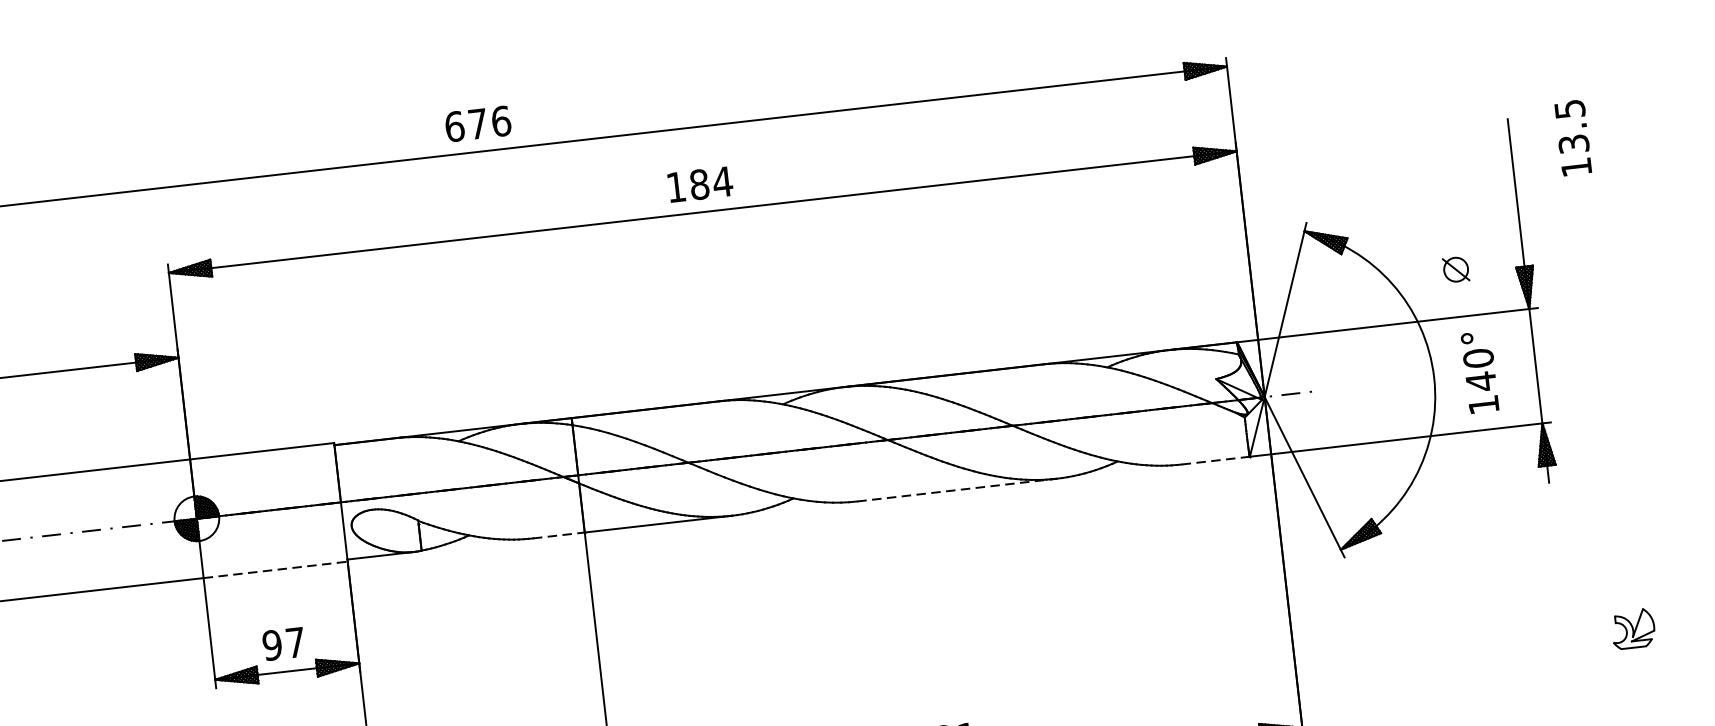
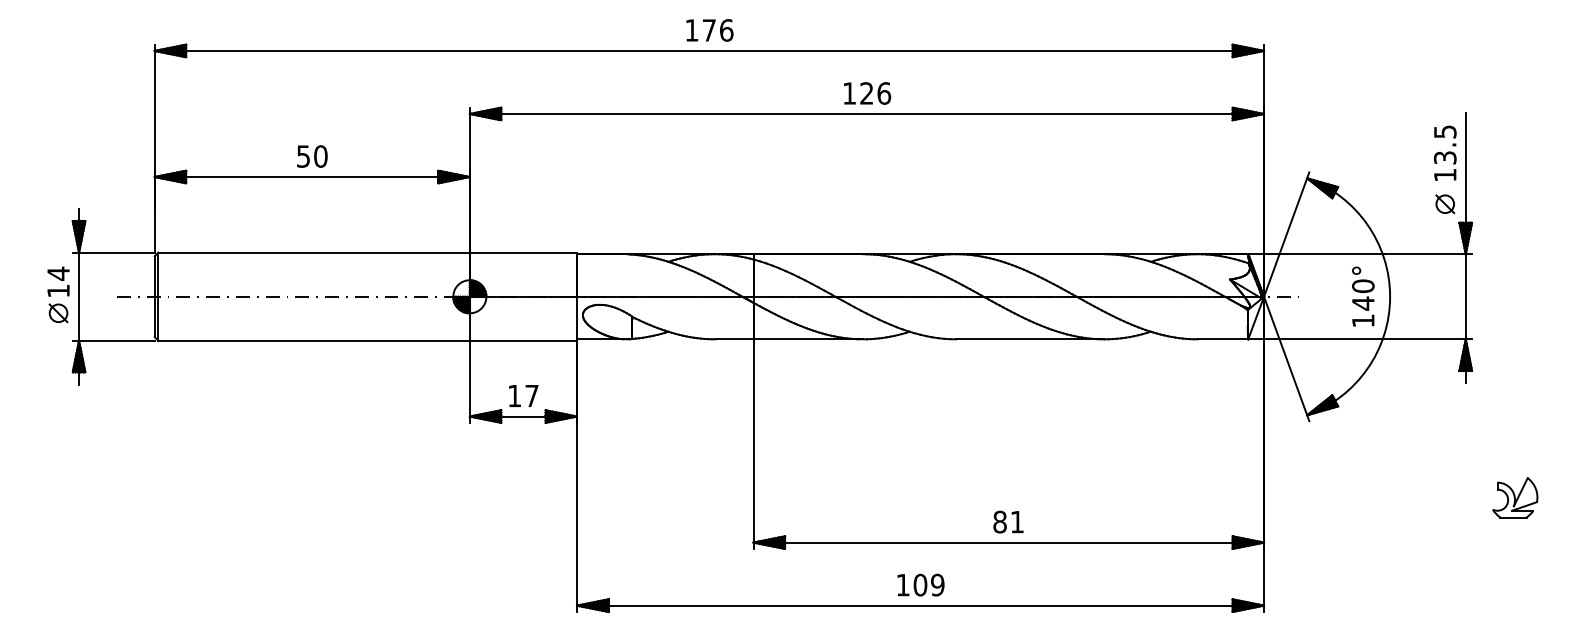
text: (454, 126) -> (691, 30), 676 -> 176
text: (1572, 136) -> (1444, 152), moved
text: (711, 183) -> (875, 93), 184 -> 126
part: (1456, 270) -> (1445, 204), moved
text: (1480, 372) -> (1363, 296), moved
line: (1216, 460) -> (1223, 339), dashed -> solid
line: (957, 490) -> (1030, 339), dashed -> solid
line: (559, 535) -> (734, 339), dashed -> solid
line: (275, 569) -> (523, 340), dashed -> solid
part: (1633, 628) -> (1515, 497), size x1.43
text: (272, 644) -> (514, 395), 97 -> 17

